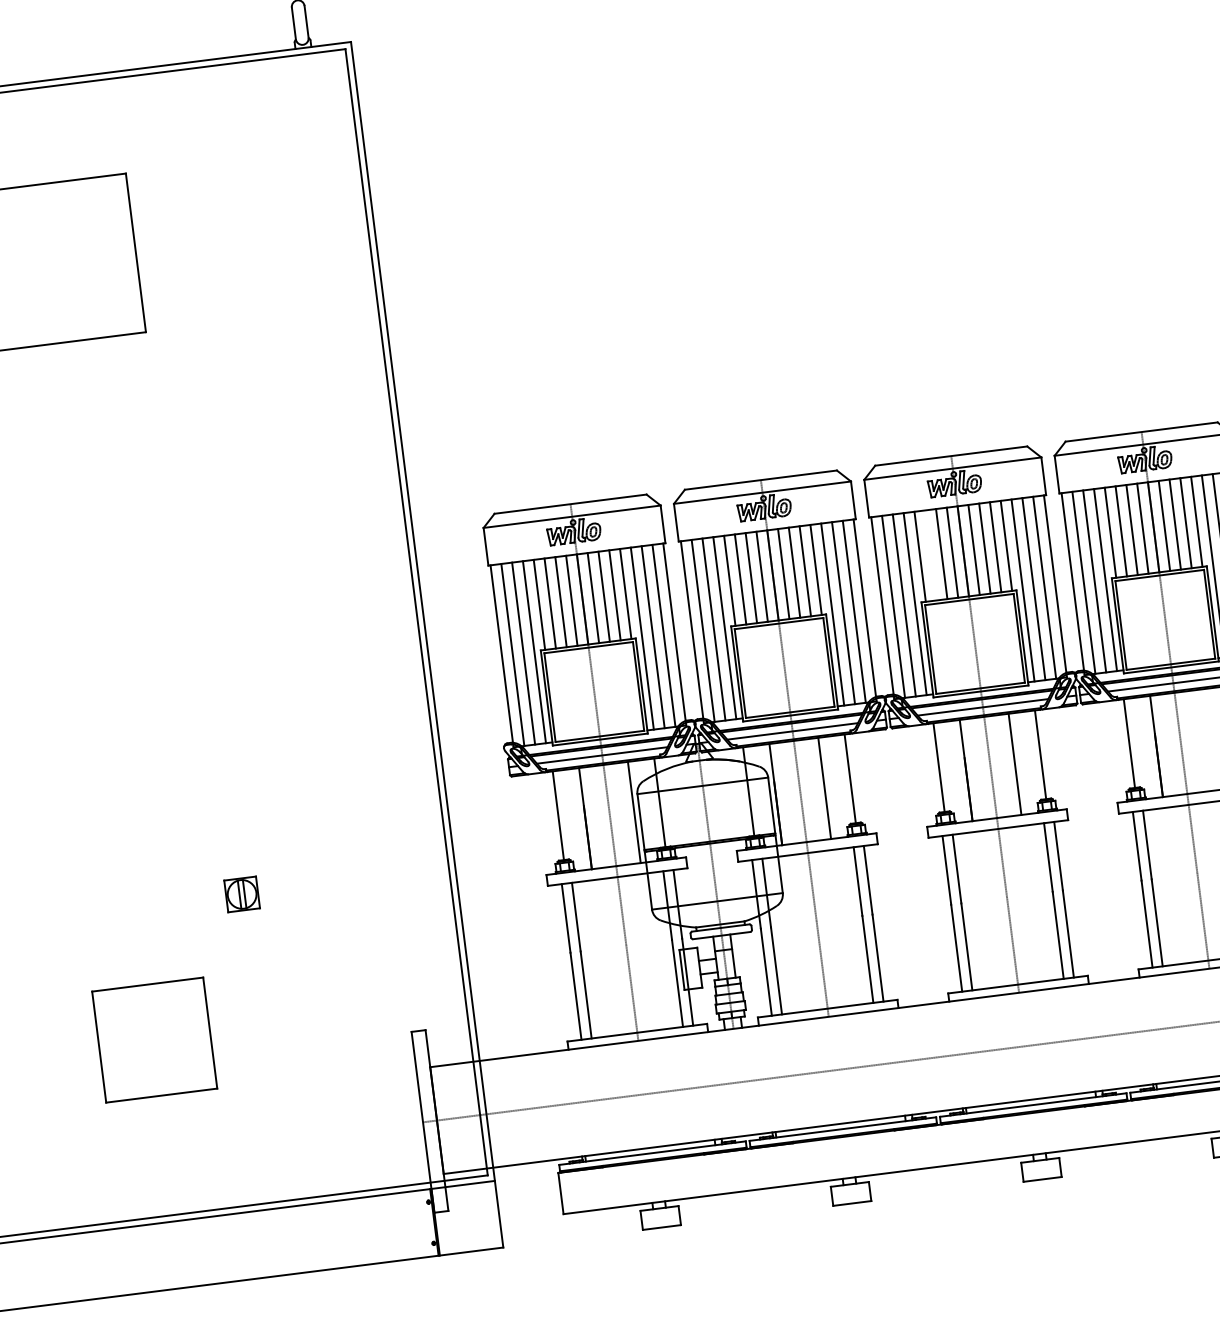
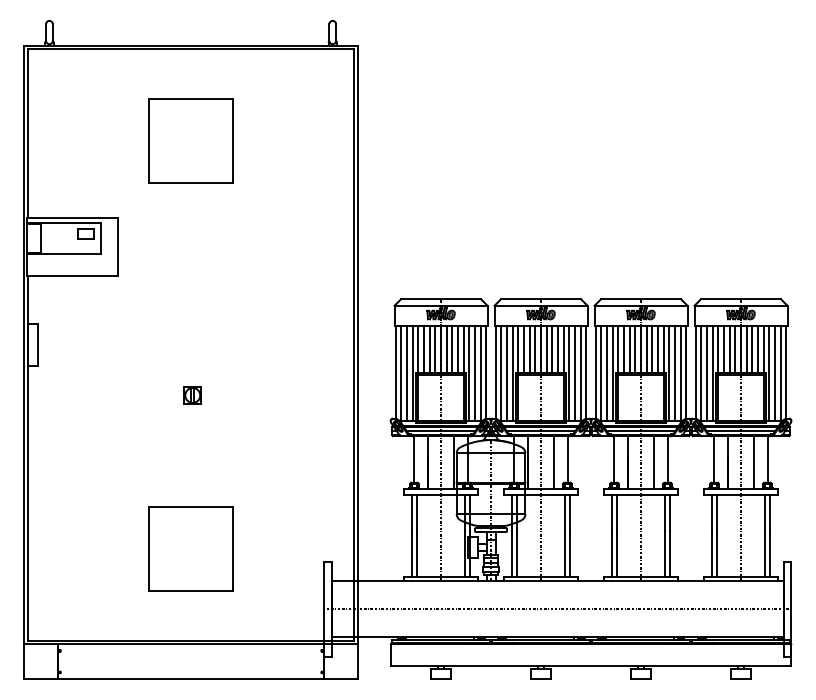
line: (931, 553) -> (624, 348), added
line: (1204, 739) -> (753, 462), added
part: (241, 894) -> (192, 395), moved
part: (153, 1039) -> (190, 548), size x1.43

